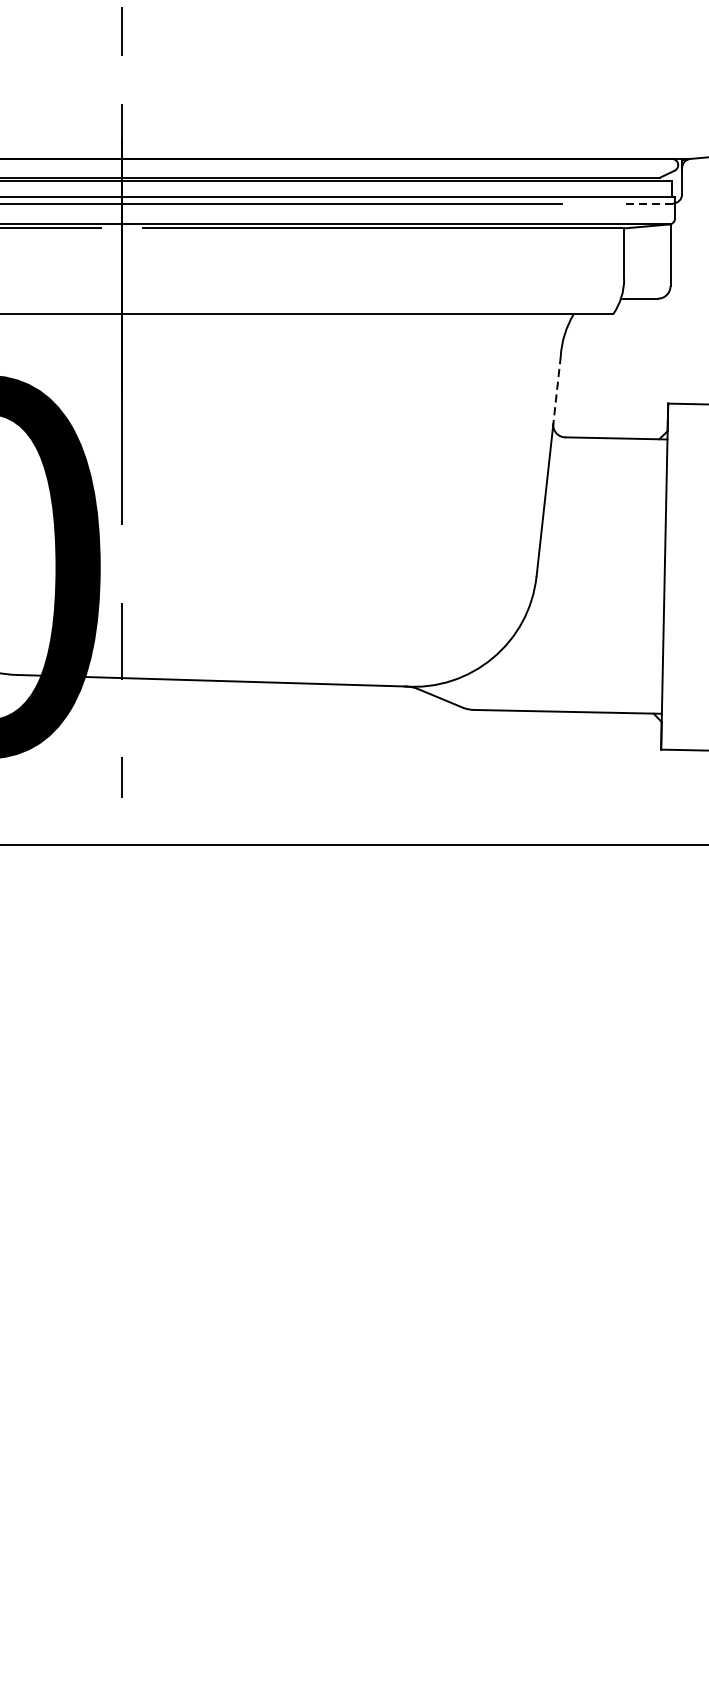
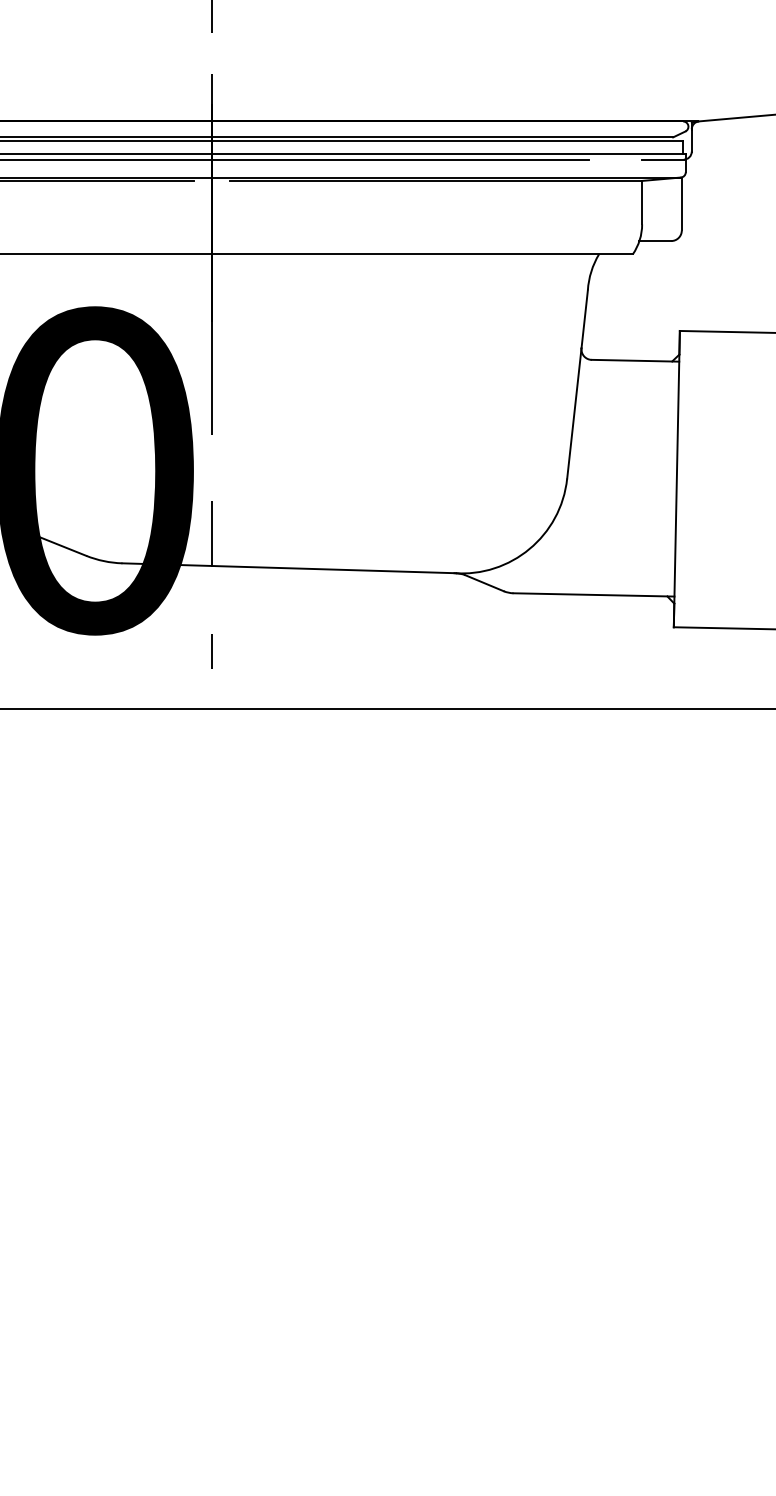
line: (647, 203) -> (662, 159), dashed -> solid
line: (556, 390) -> (584, 319), dashed -> solid

